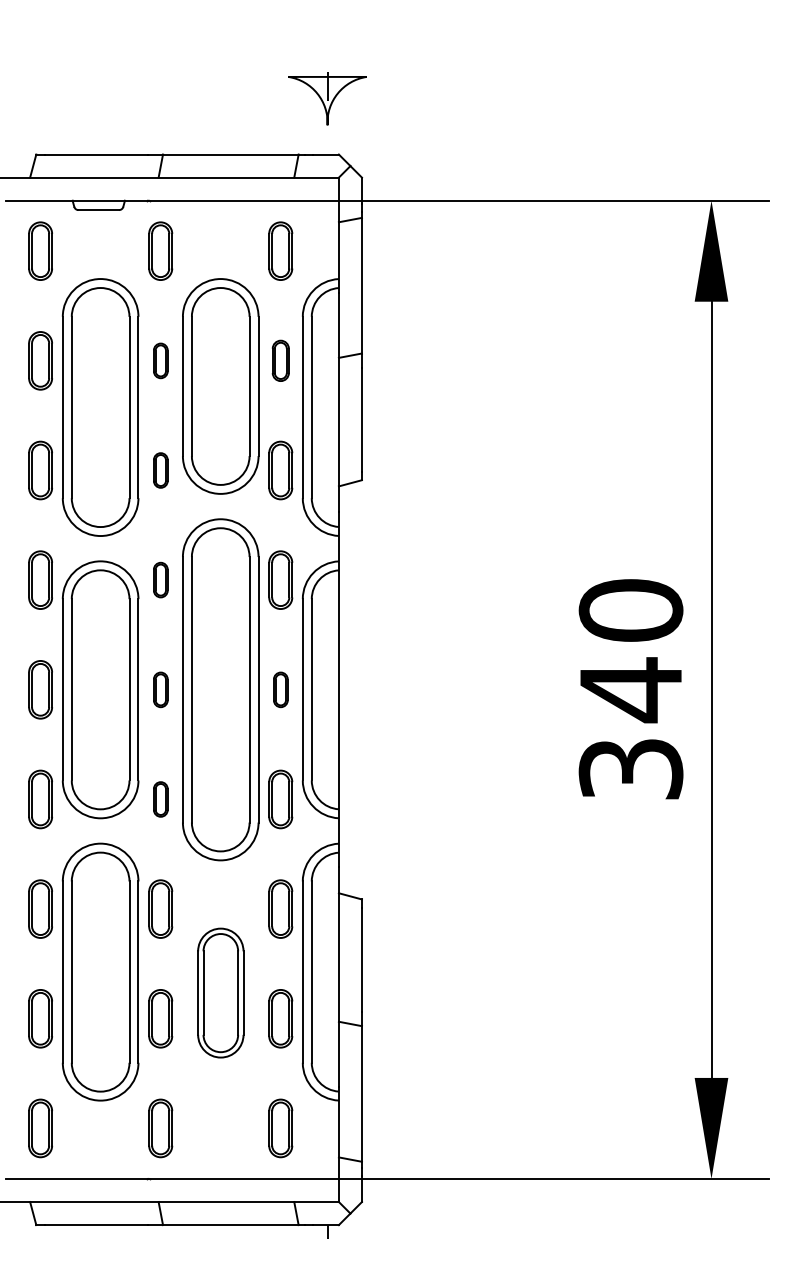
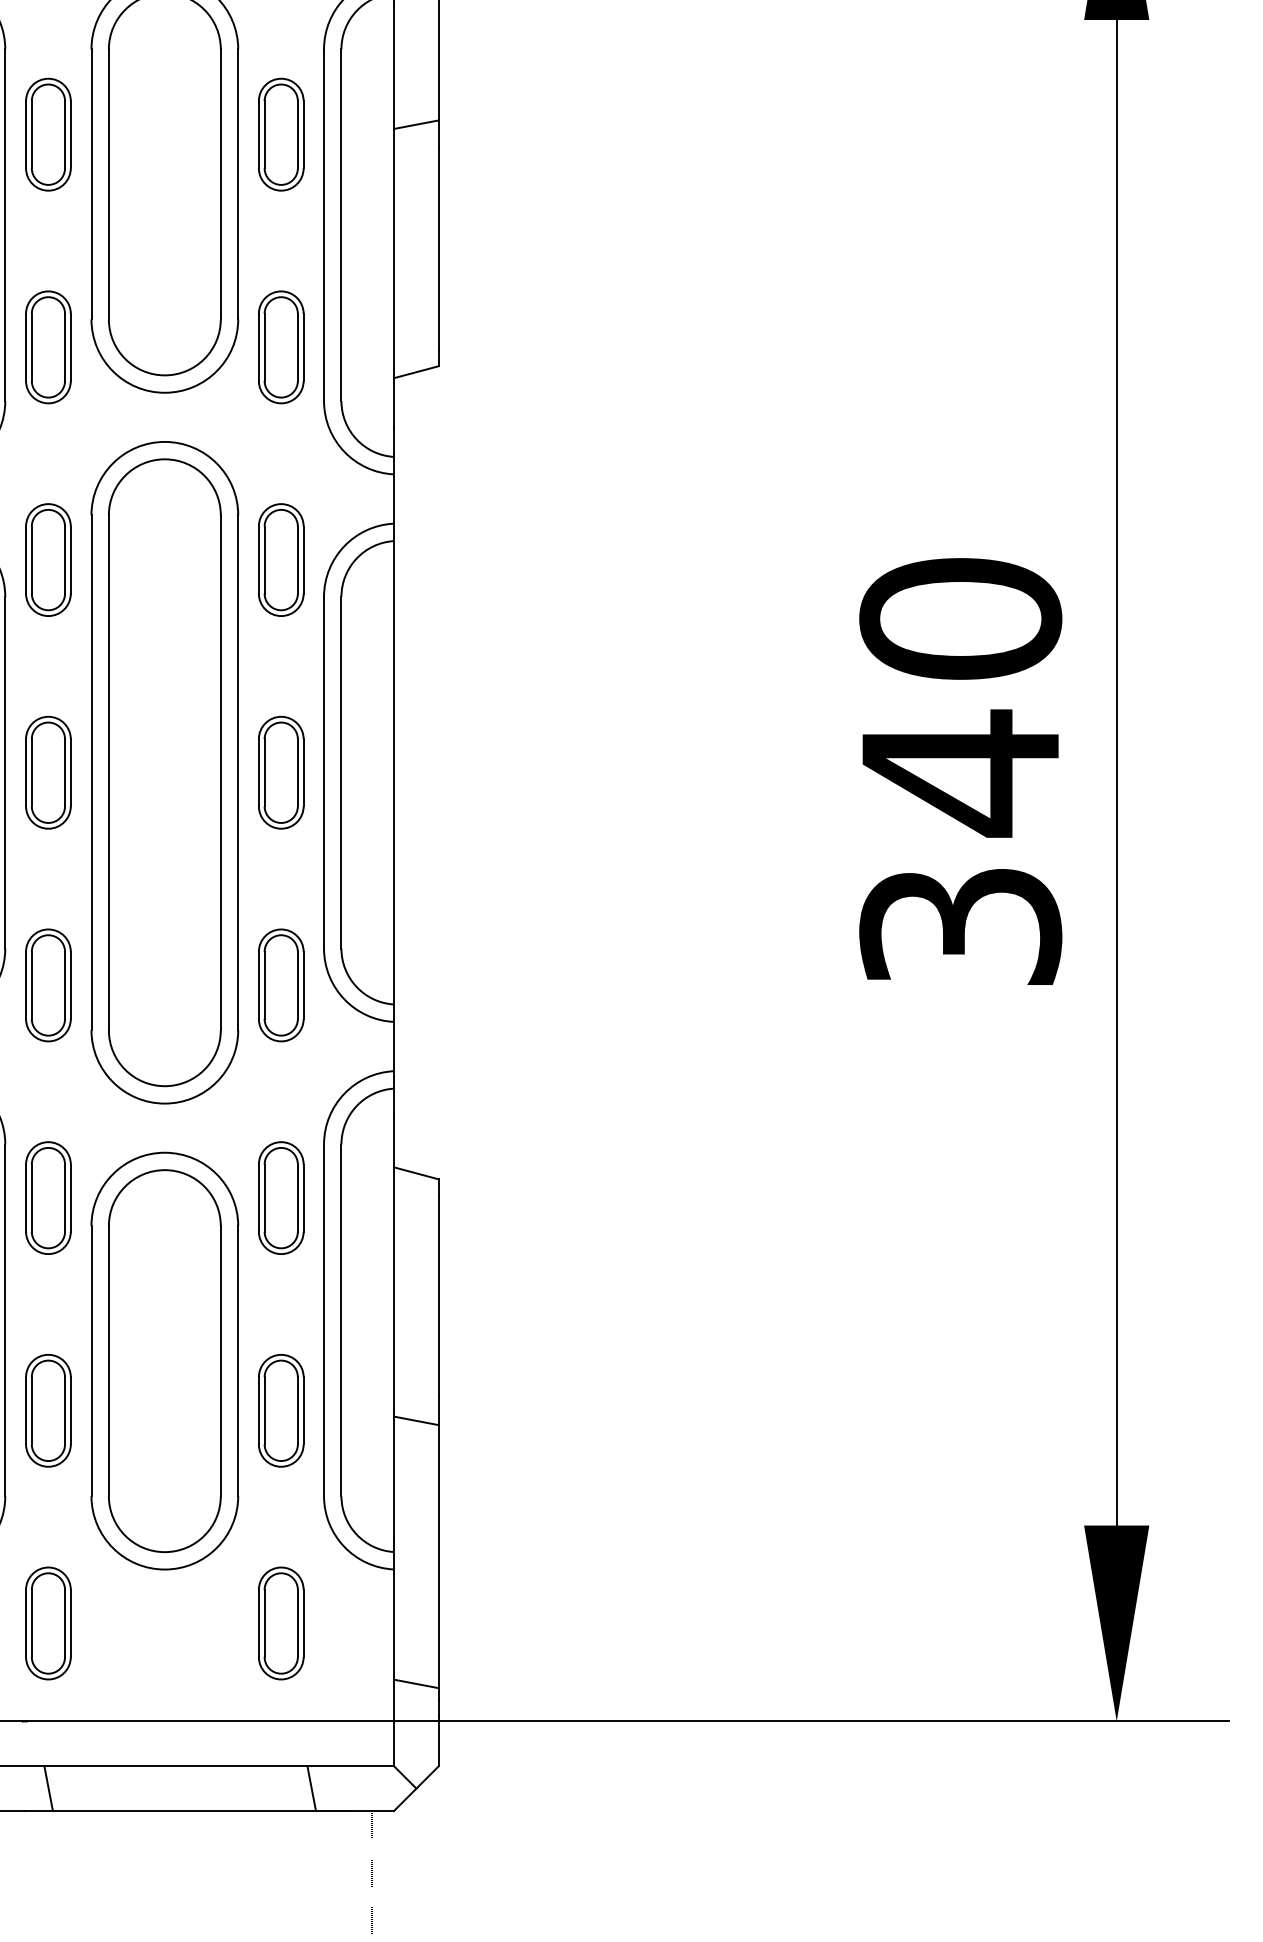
part: (160, 360) -> (48, 134), size x1.67
part: (280, 360) -> (280, 134), size x1.43
part: (160, 470) -> (48, 347), size x1.67
part: (160, 579) -> (48, 558), size x1.67
part: (160, 689) -> (48, 772), size x1.67
part: (280, 689) -> (280, 772), size x1.67
part: (160, 799) -> (48, 985), size x1.67
part: (220, 992) -> (164, 1359), size x1.67

